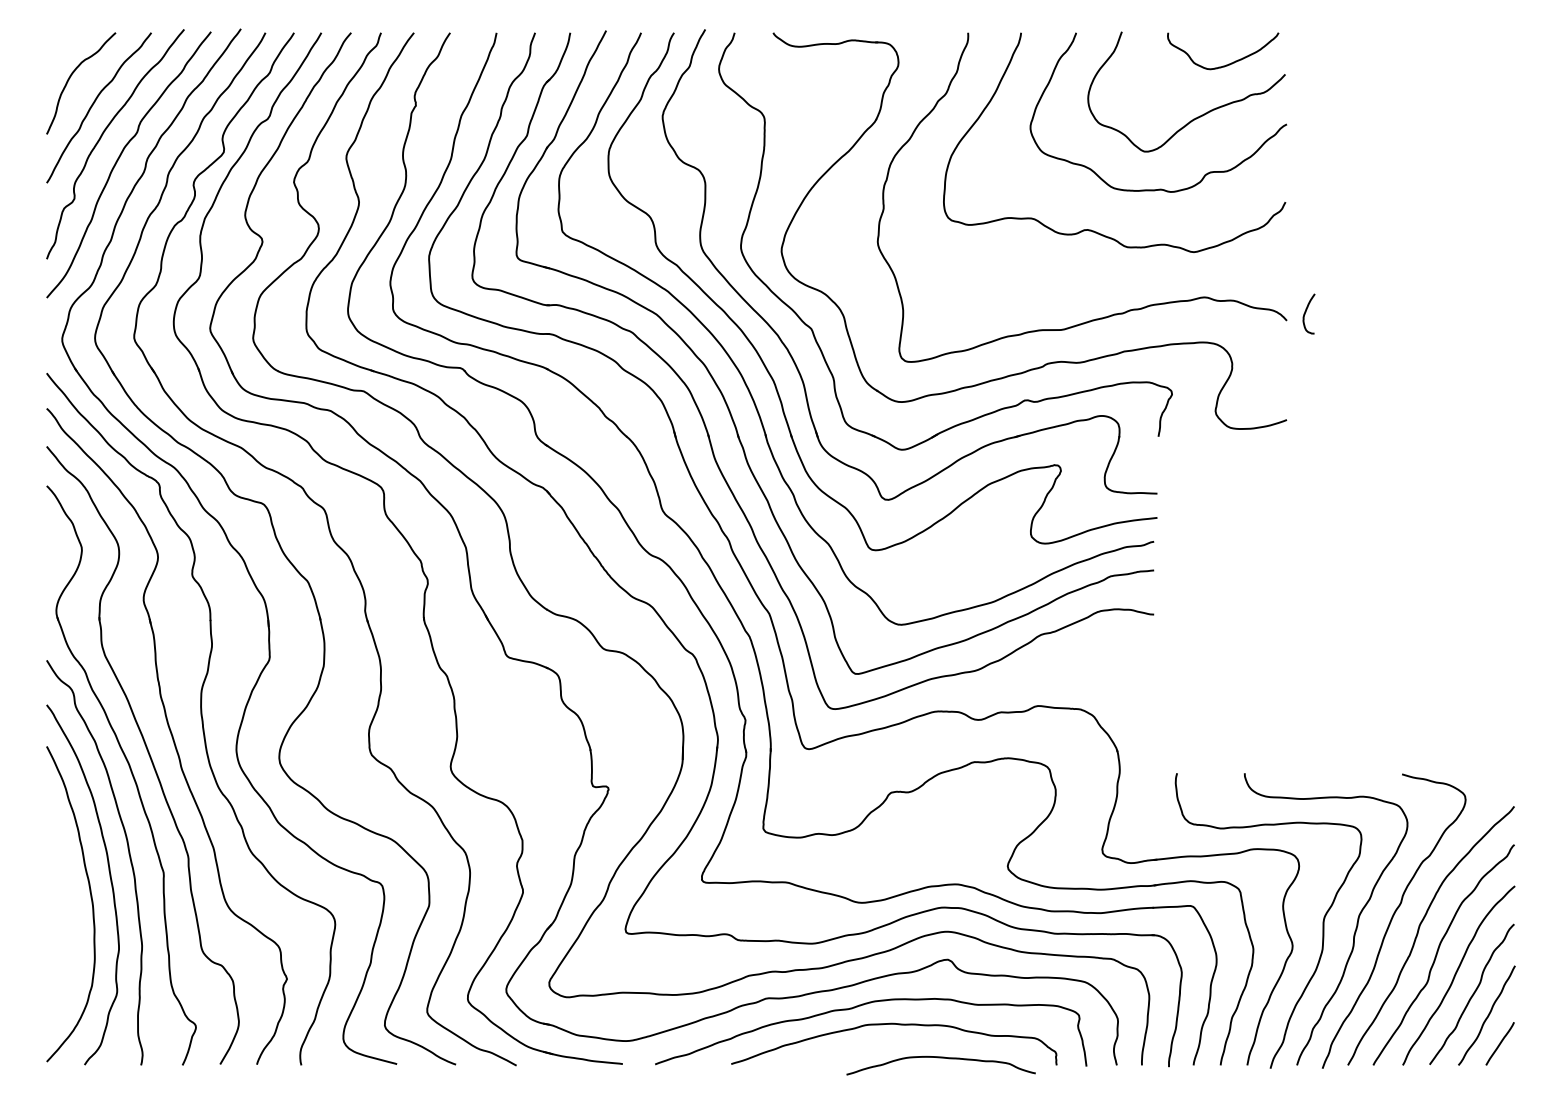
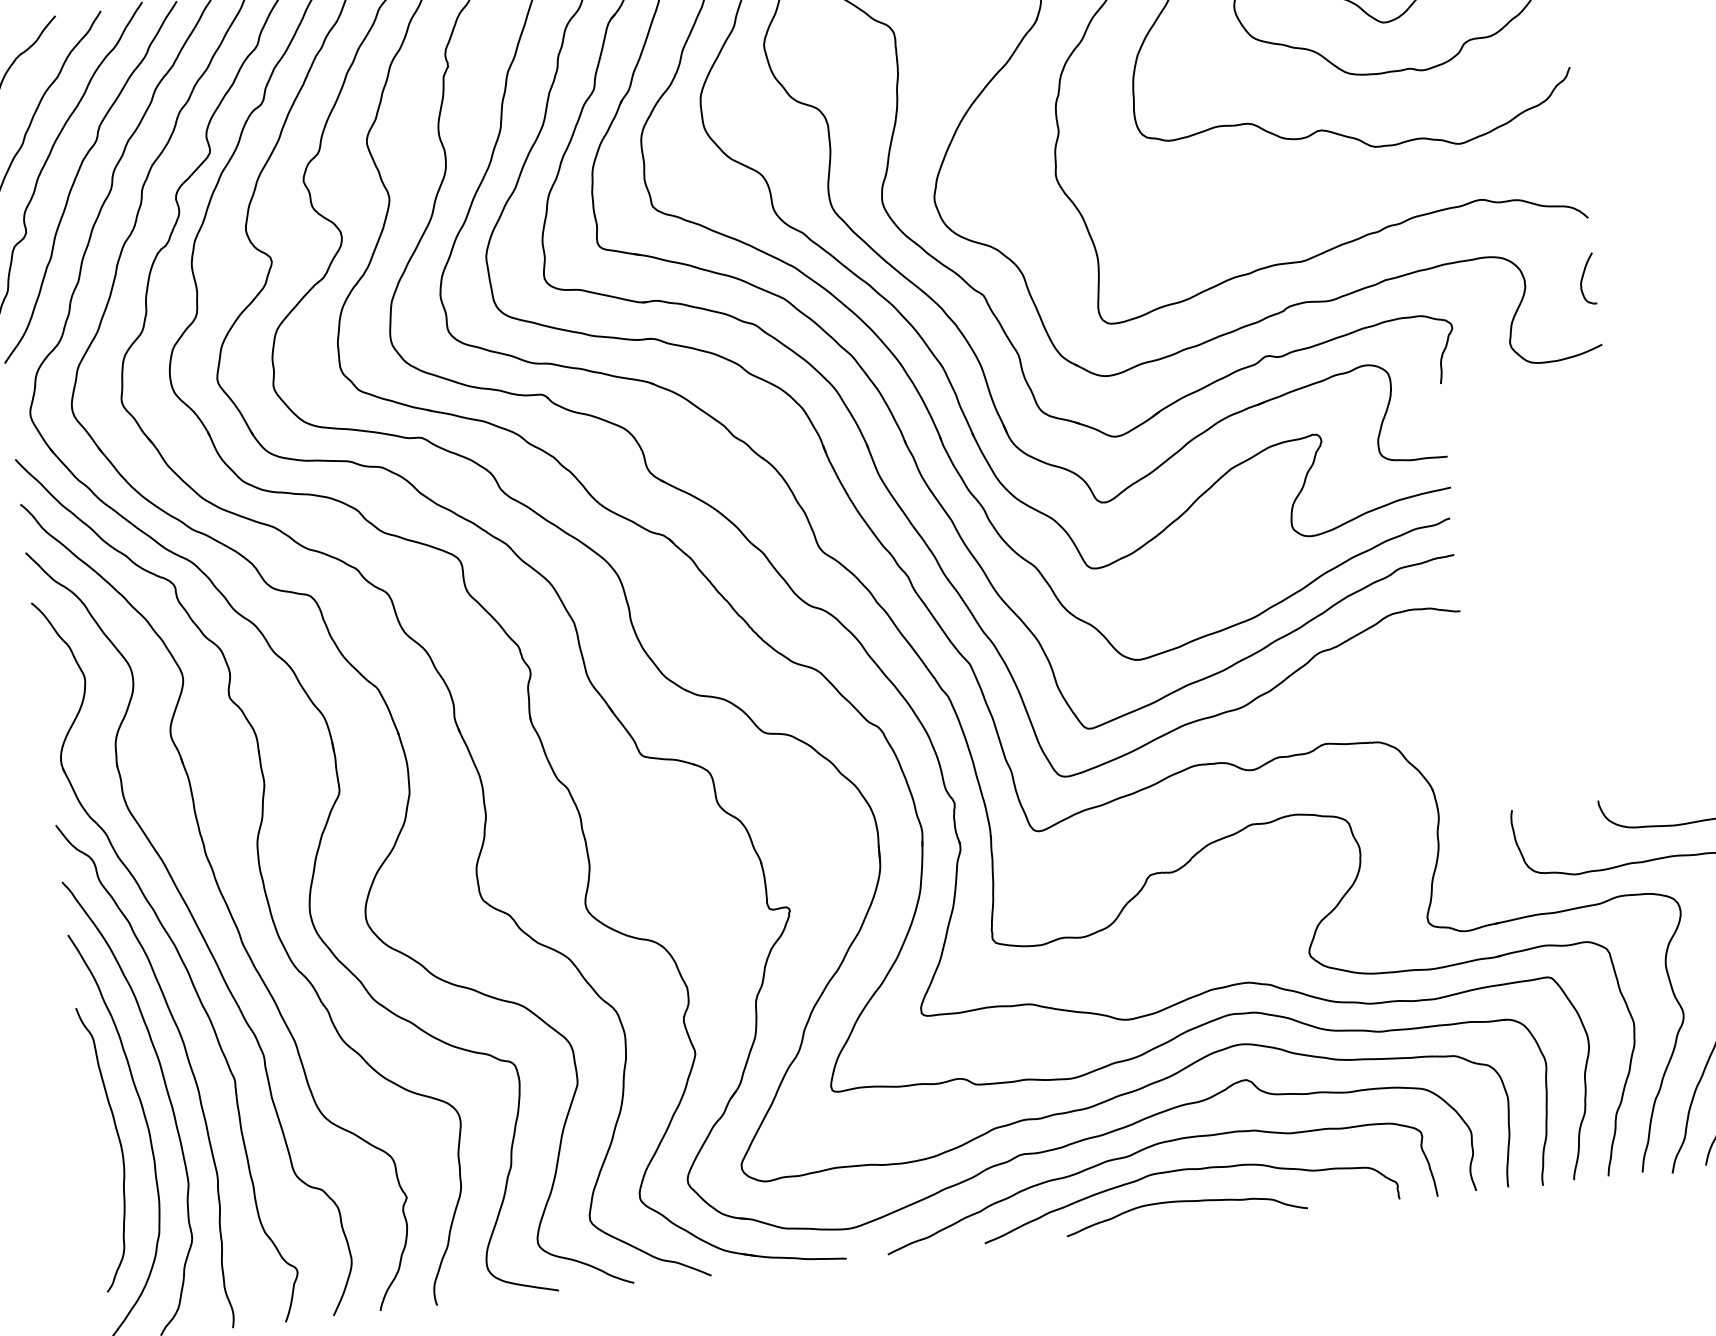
curve: (1306, 312) -> (1583, 277), moved
curve: (68, 912) -> (118, 1143), added
curve: (940, 1058) -> (1184, 1202), moved

